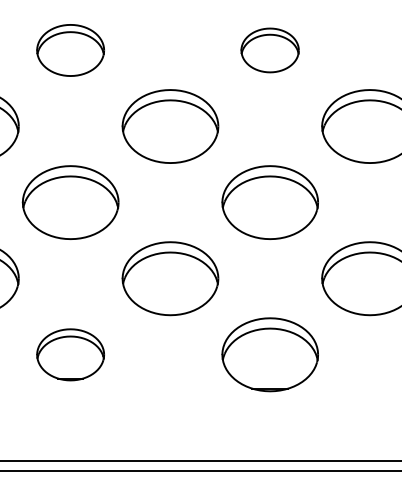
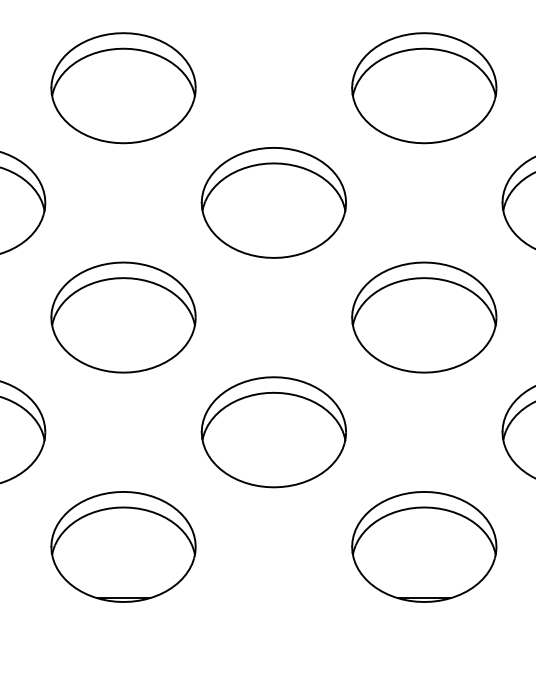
part: (70, 50) -> (123, 88), size x1.43
part: (269, 50) -> (423, 88), size x1.67
part: (70, 354) -> (123, 546), size x1.43

